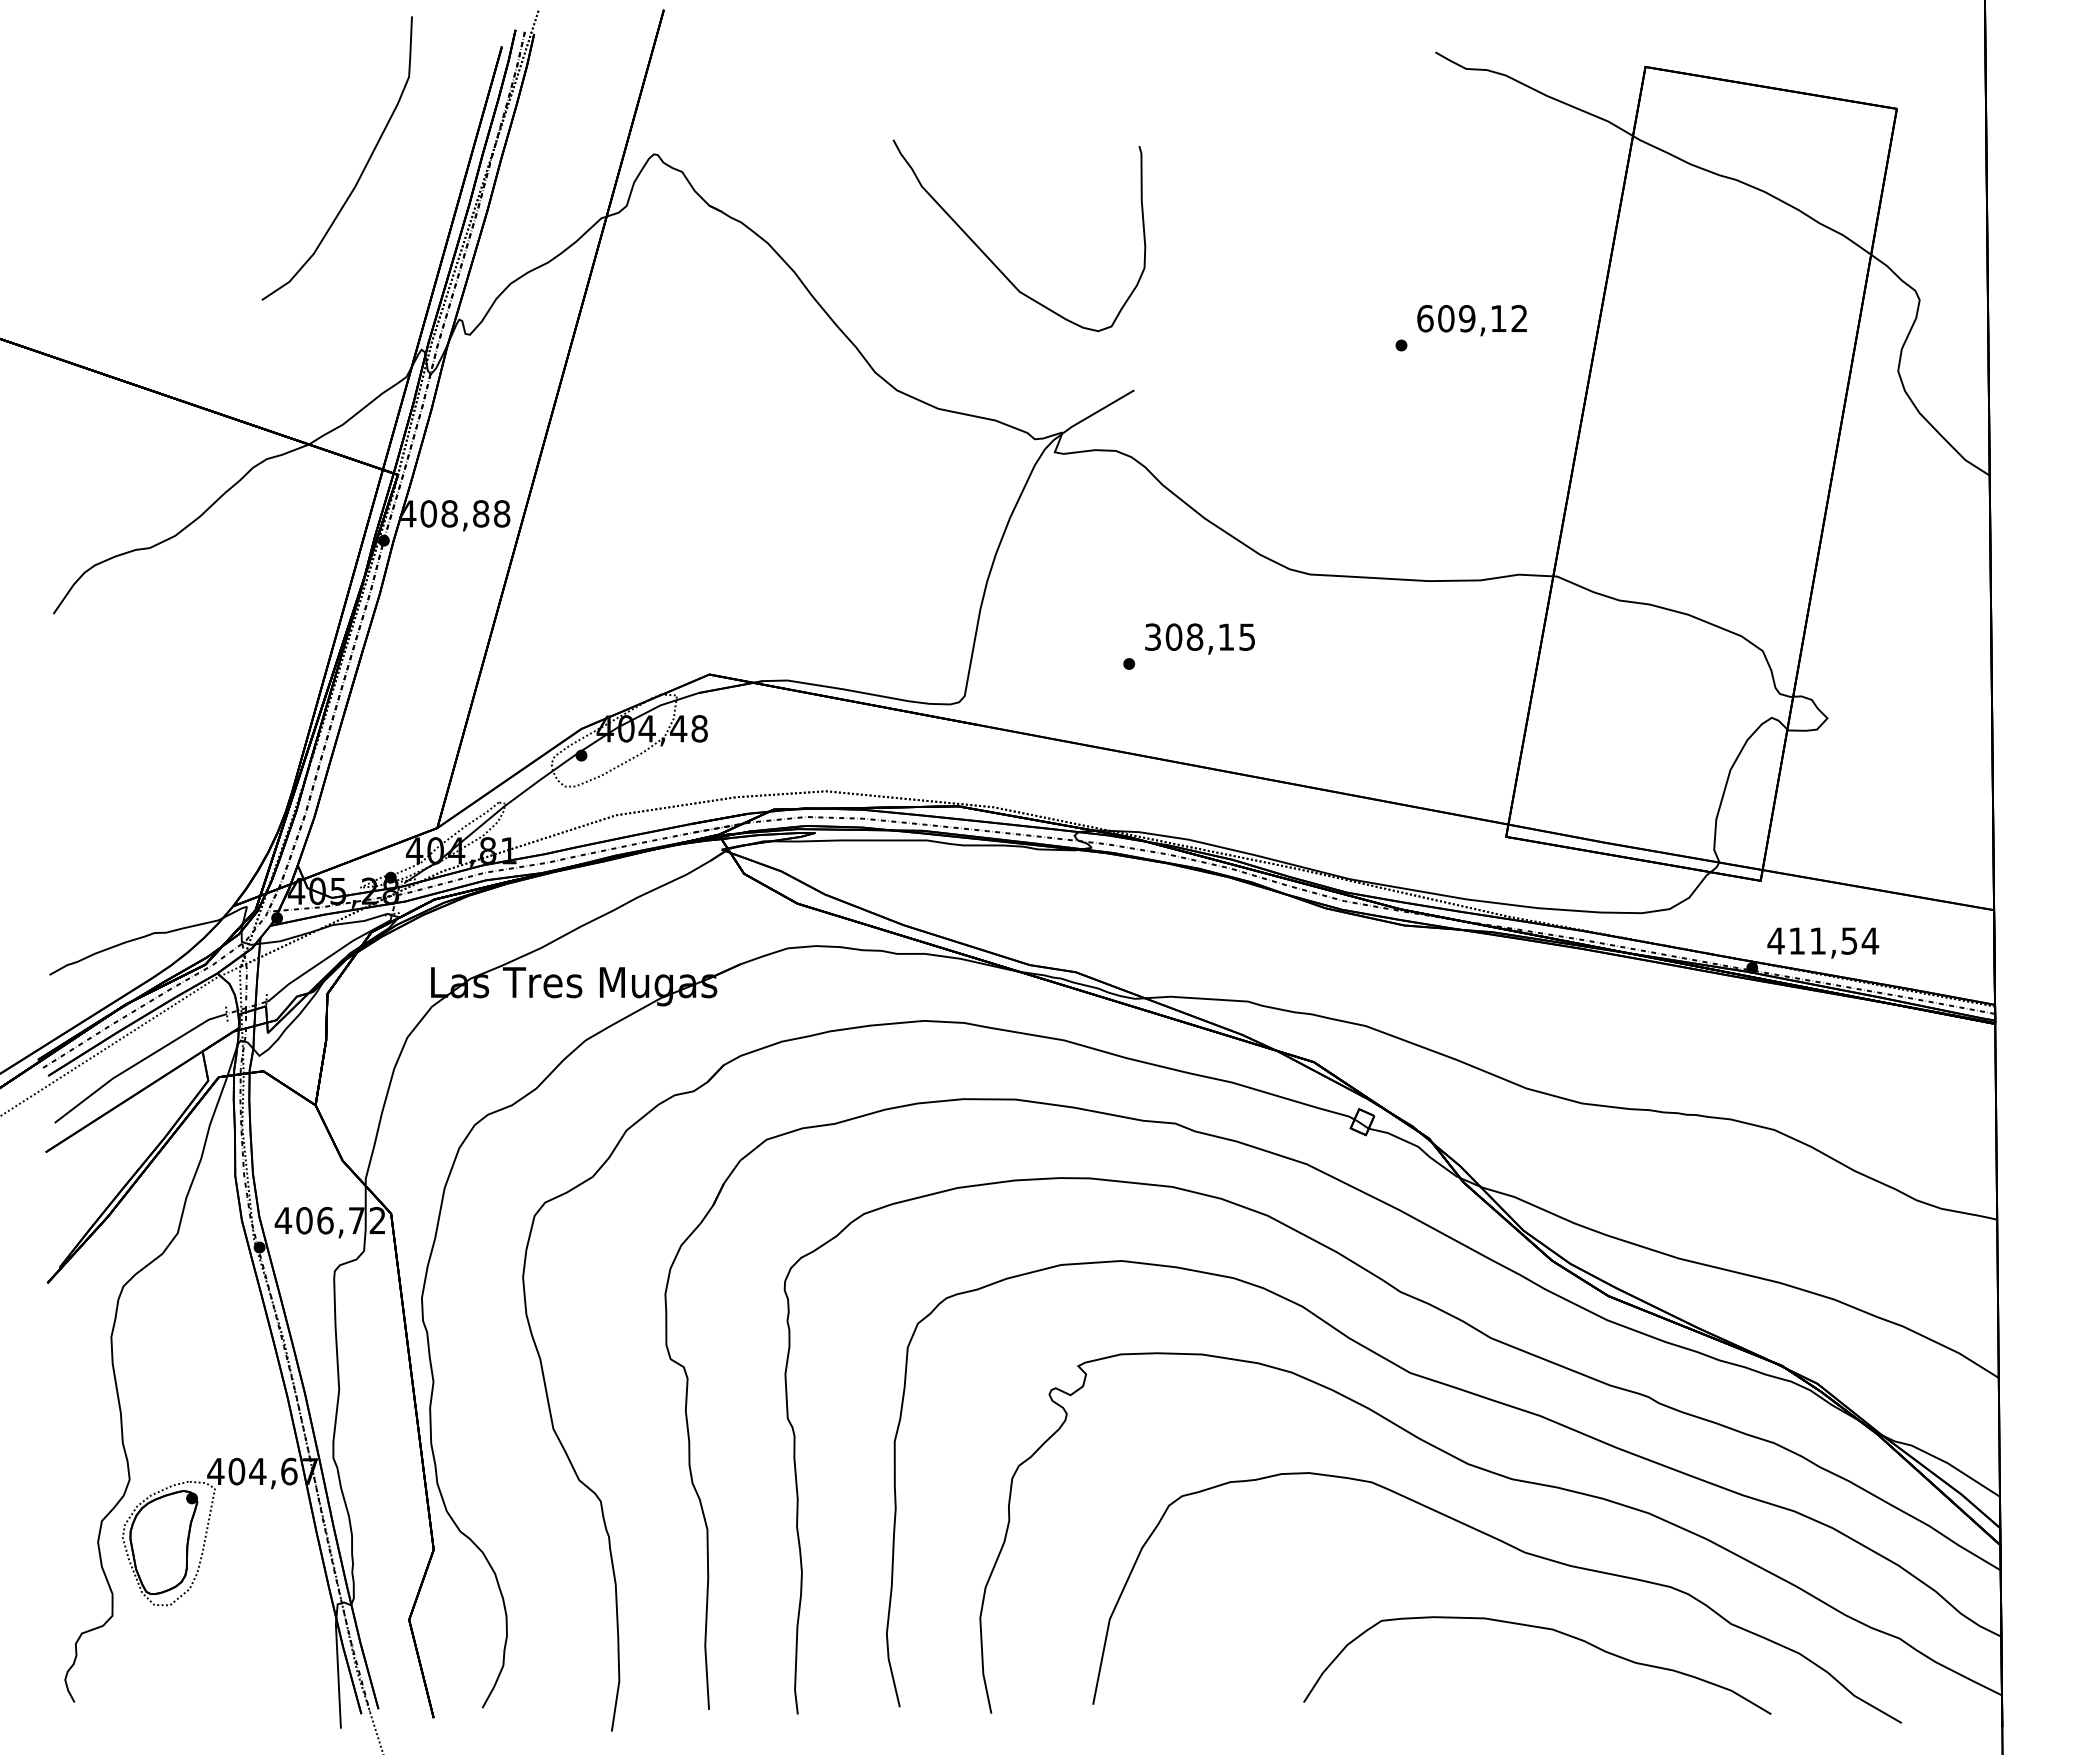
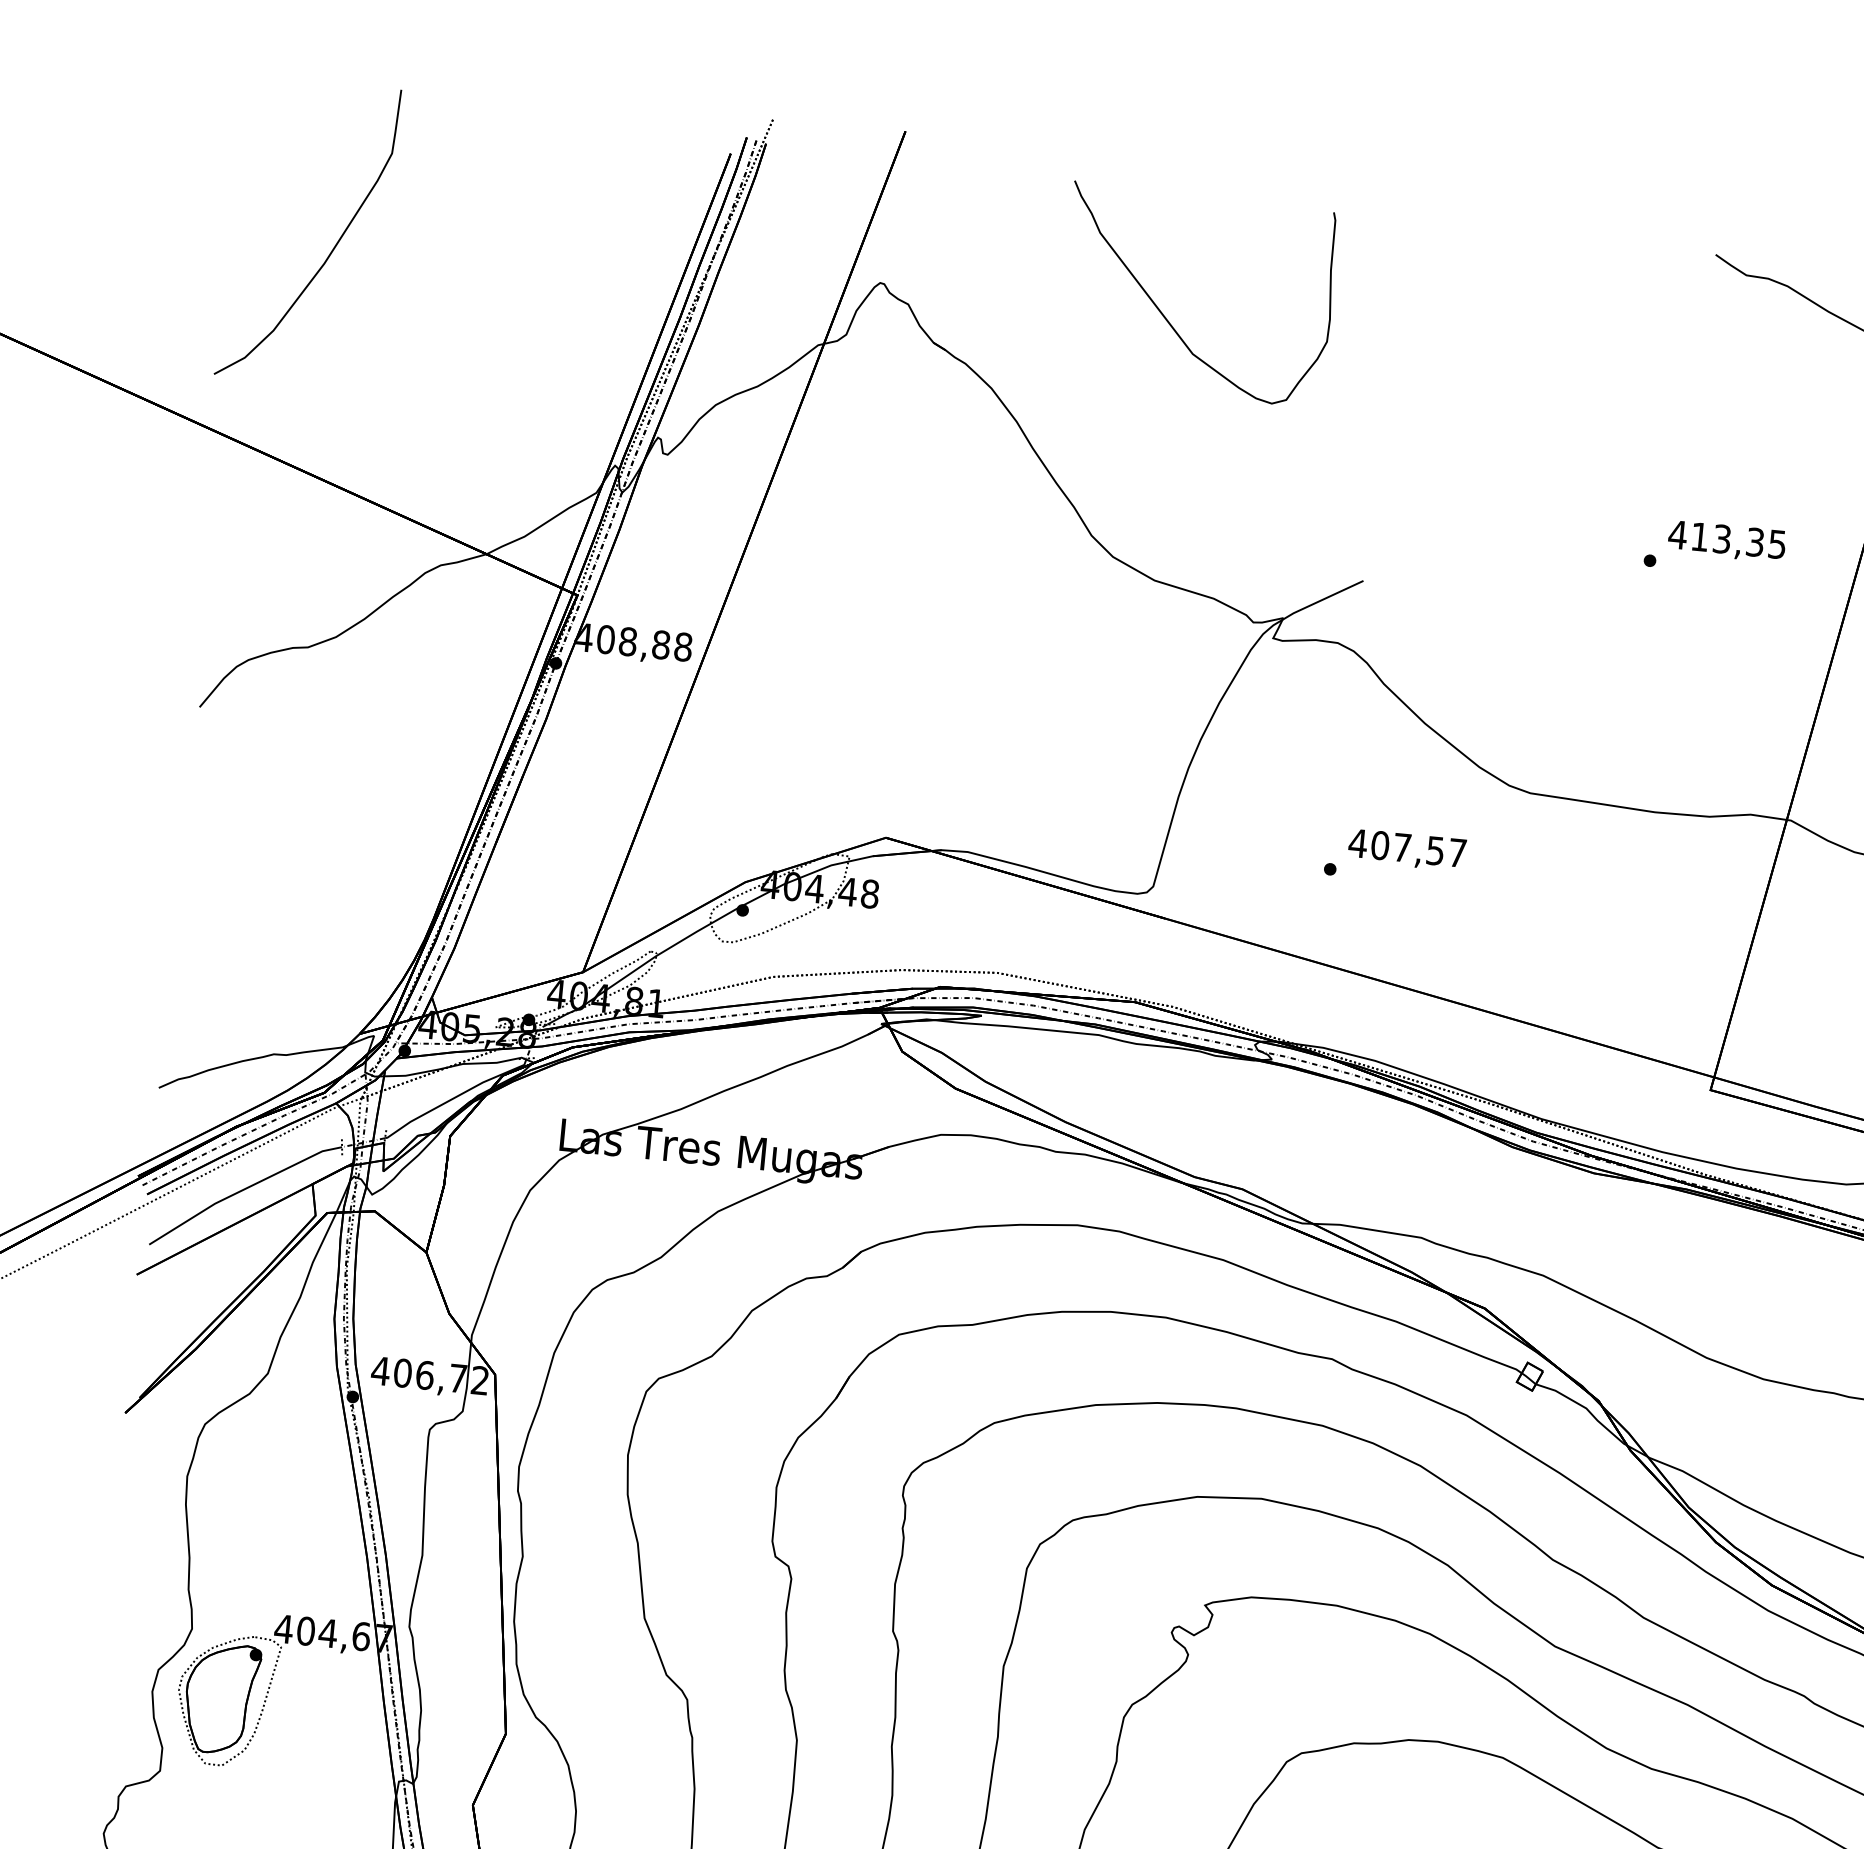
curve: (362, 170) -> (333, 247), moved
curve: (990, 258) -> (1165, 315), moved
text: (1471, 318) -> (1726, 539), 609,12 -> 413,35
text: (1199, 636) -> (1407, 847), 308,15 -> 407,57

